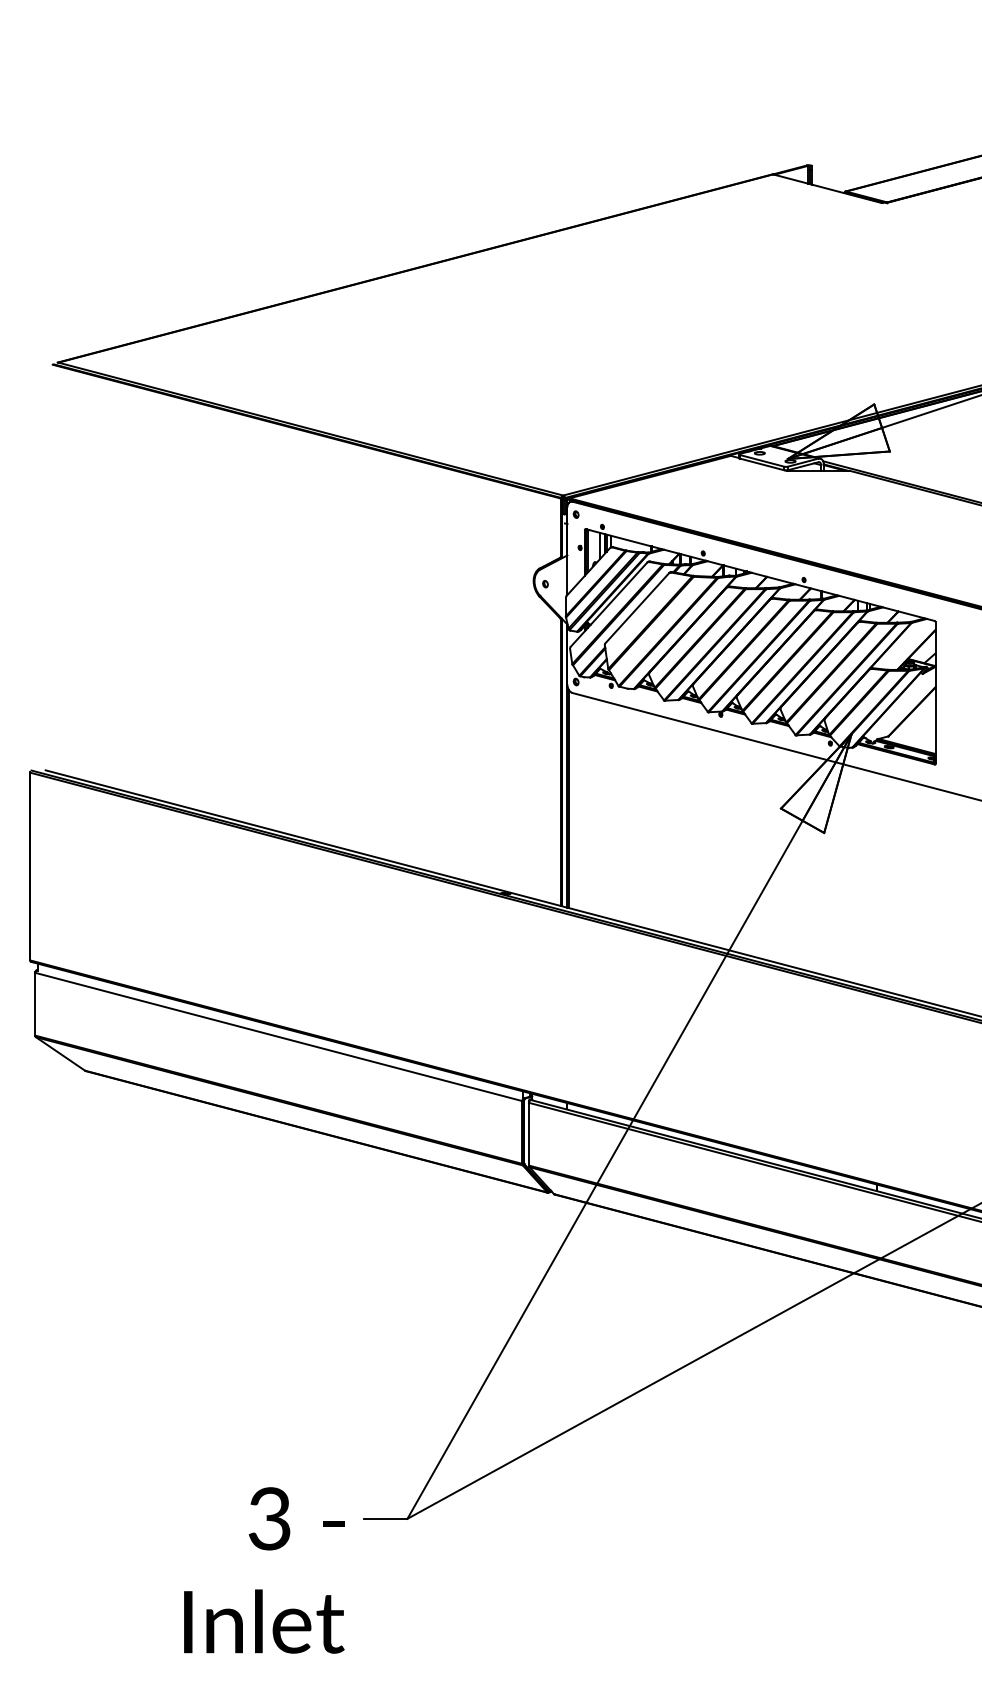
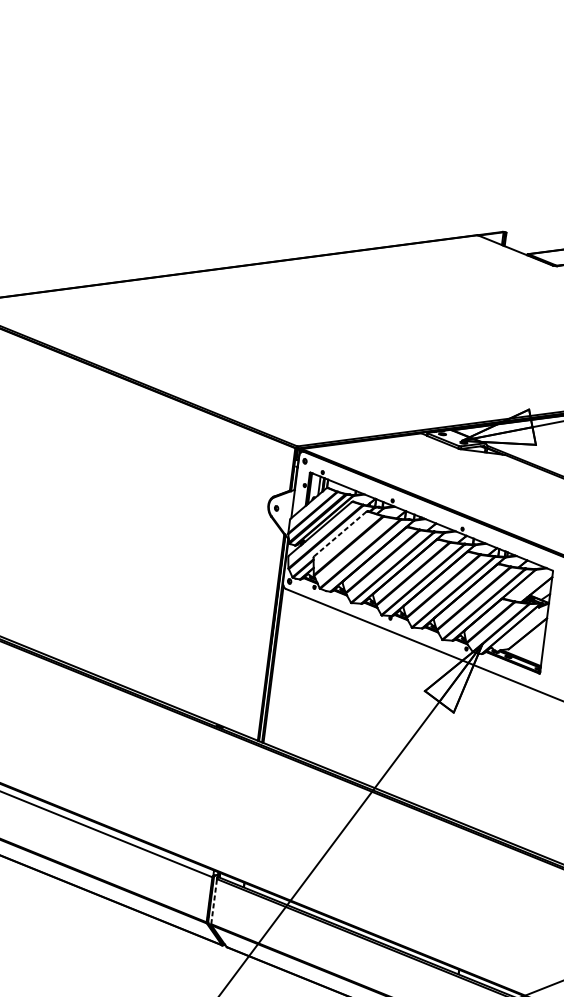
line: (636, 608) -> (339, 534), solid -> dashed
line: (528, 1133) -> (213, 901), solid -> dashed

